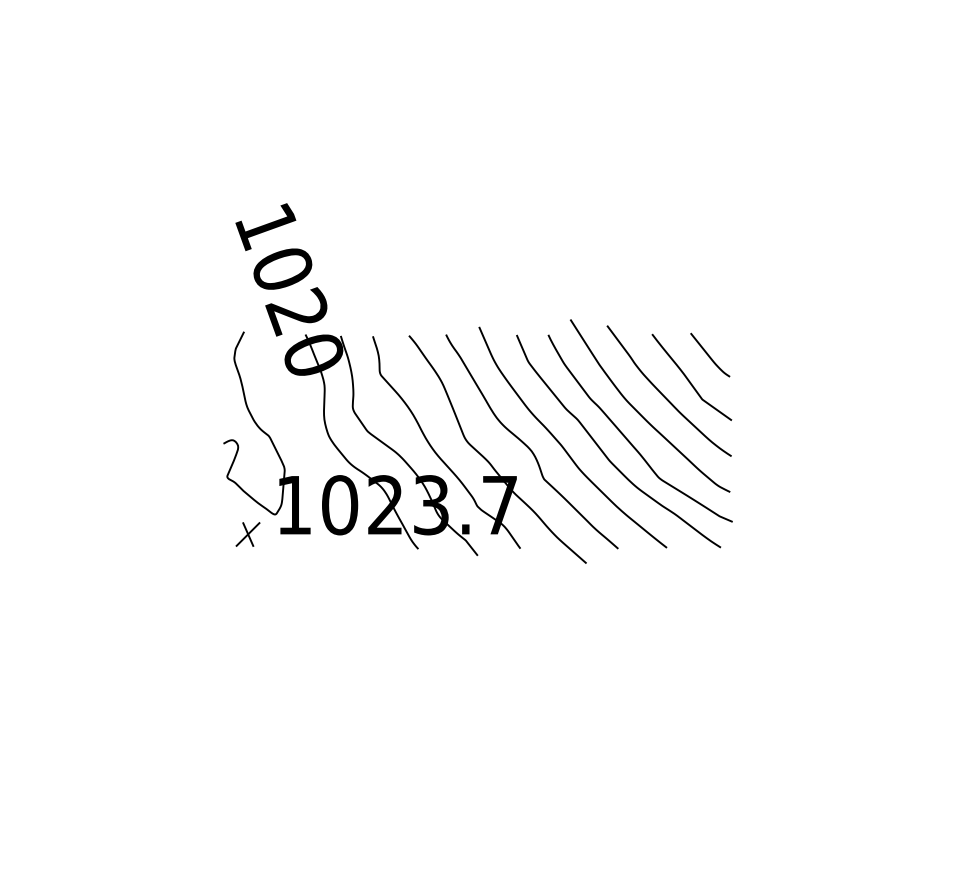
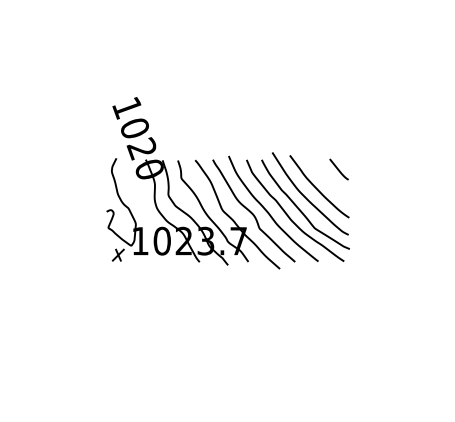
curve: (690, 378) -> (329, 180), removed

